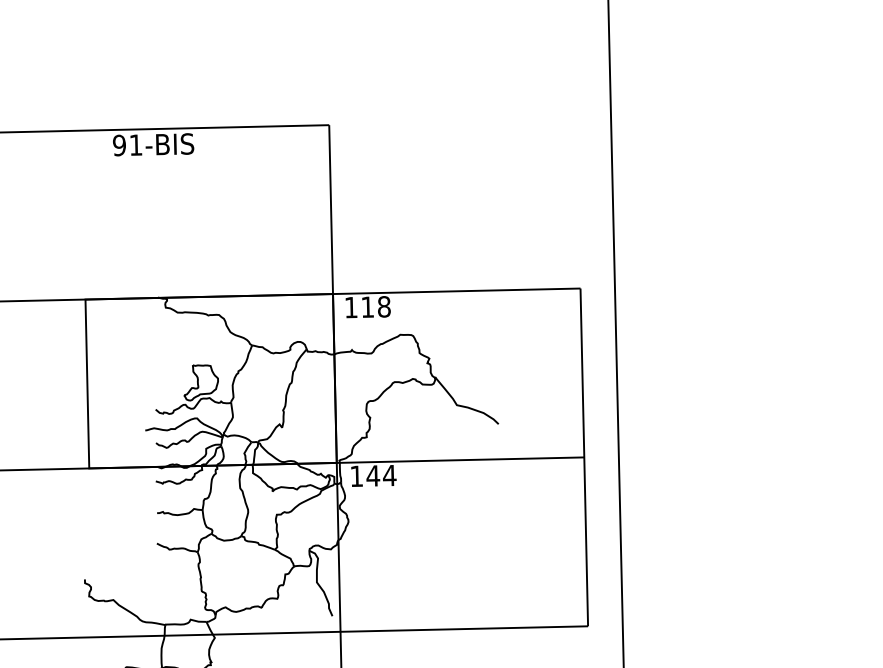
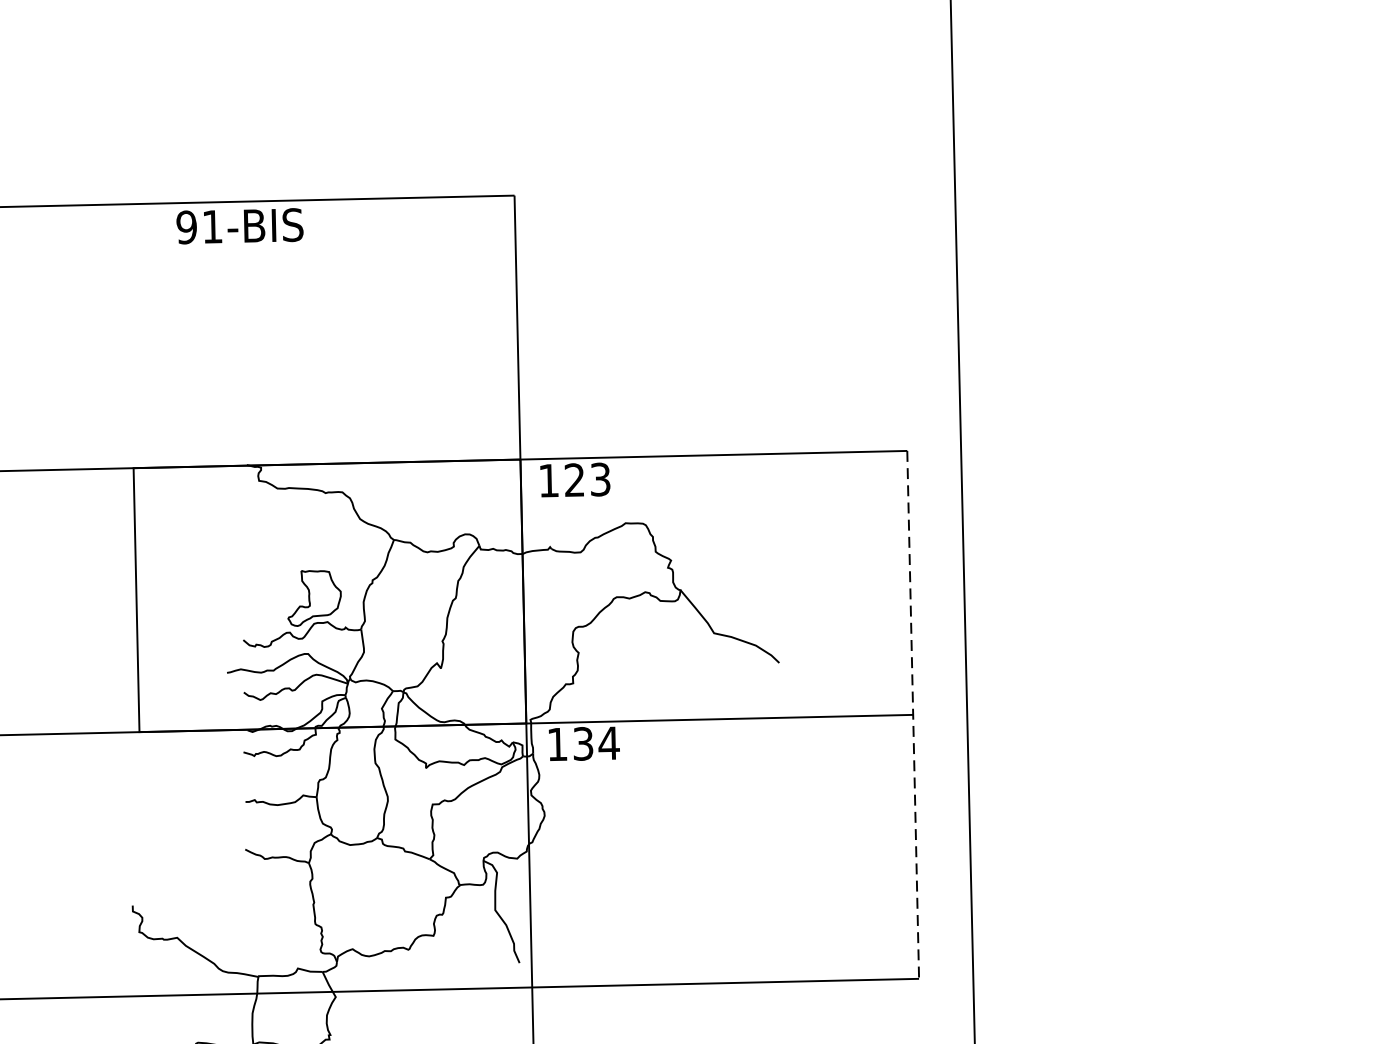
text: (375, 306) -> (586, 479), 118 -> 123
line: (584, 457) -> (913, 715), solid -> dashed
text: (373, 475) -> (583, 743), 144 -> 134

